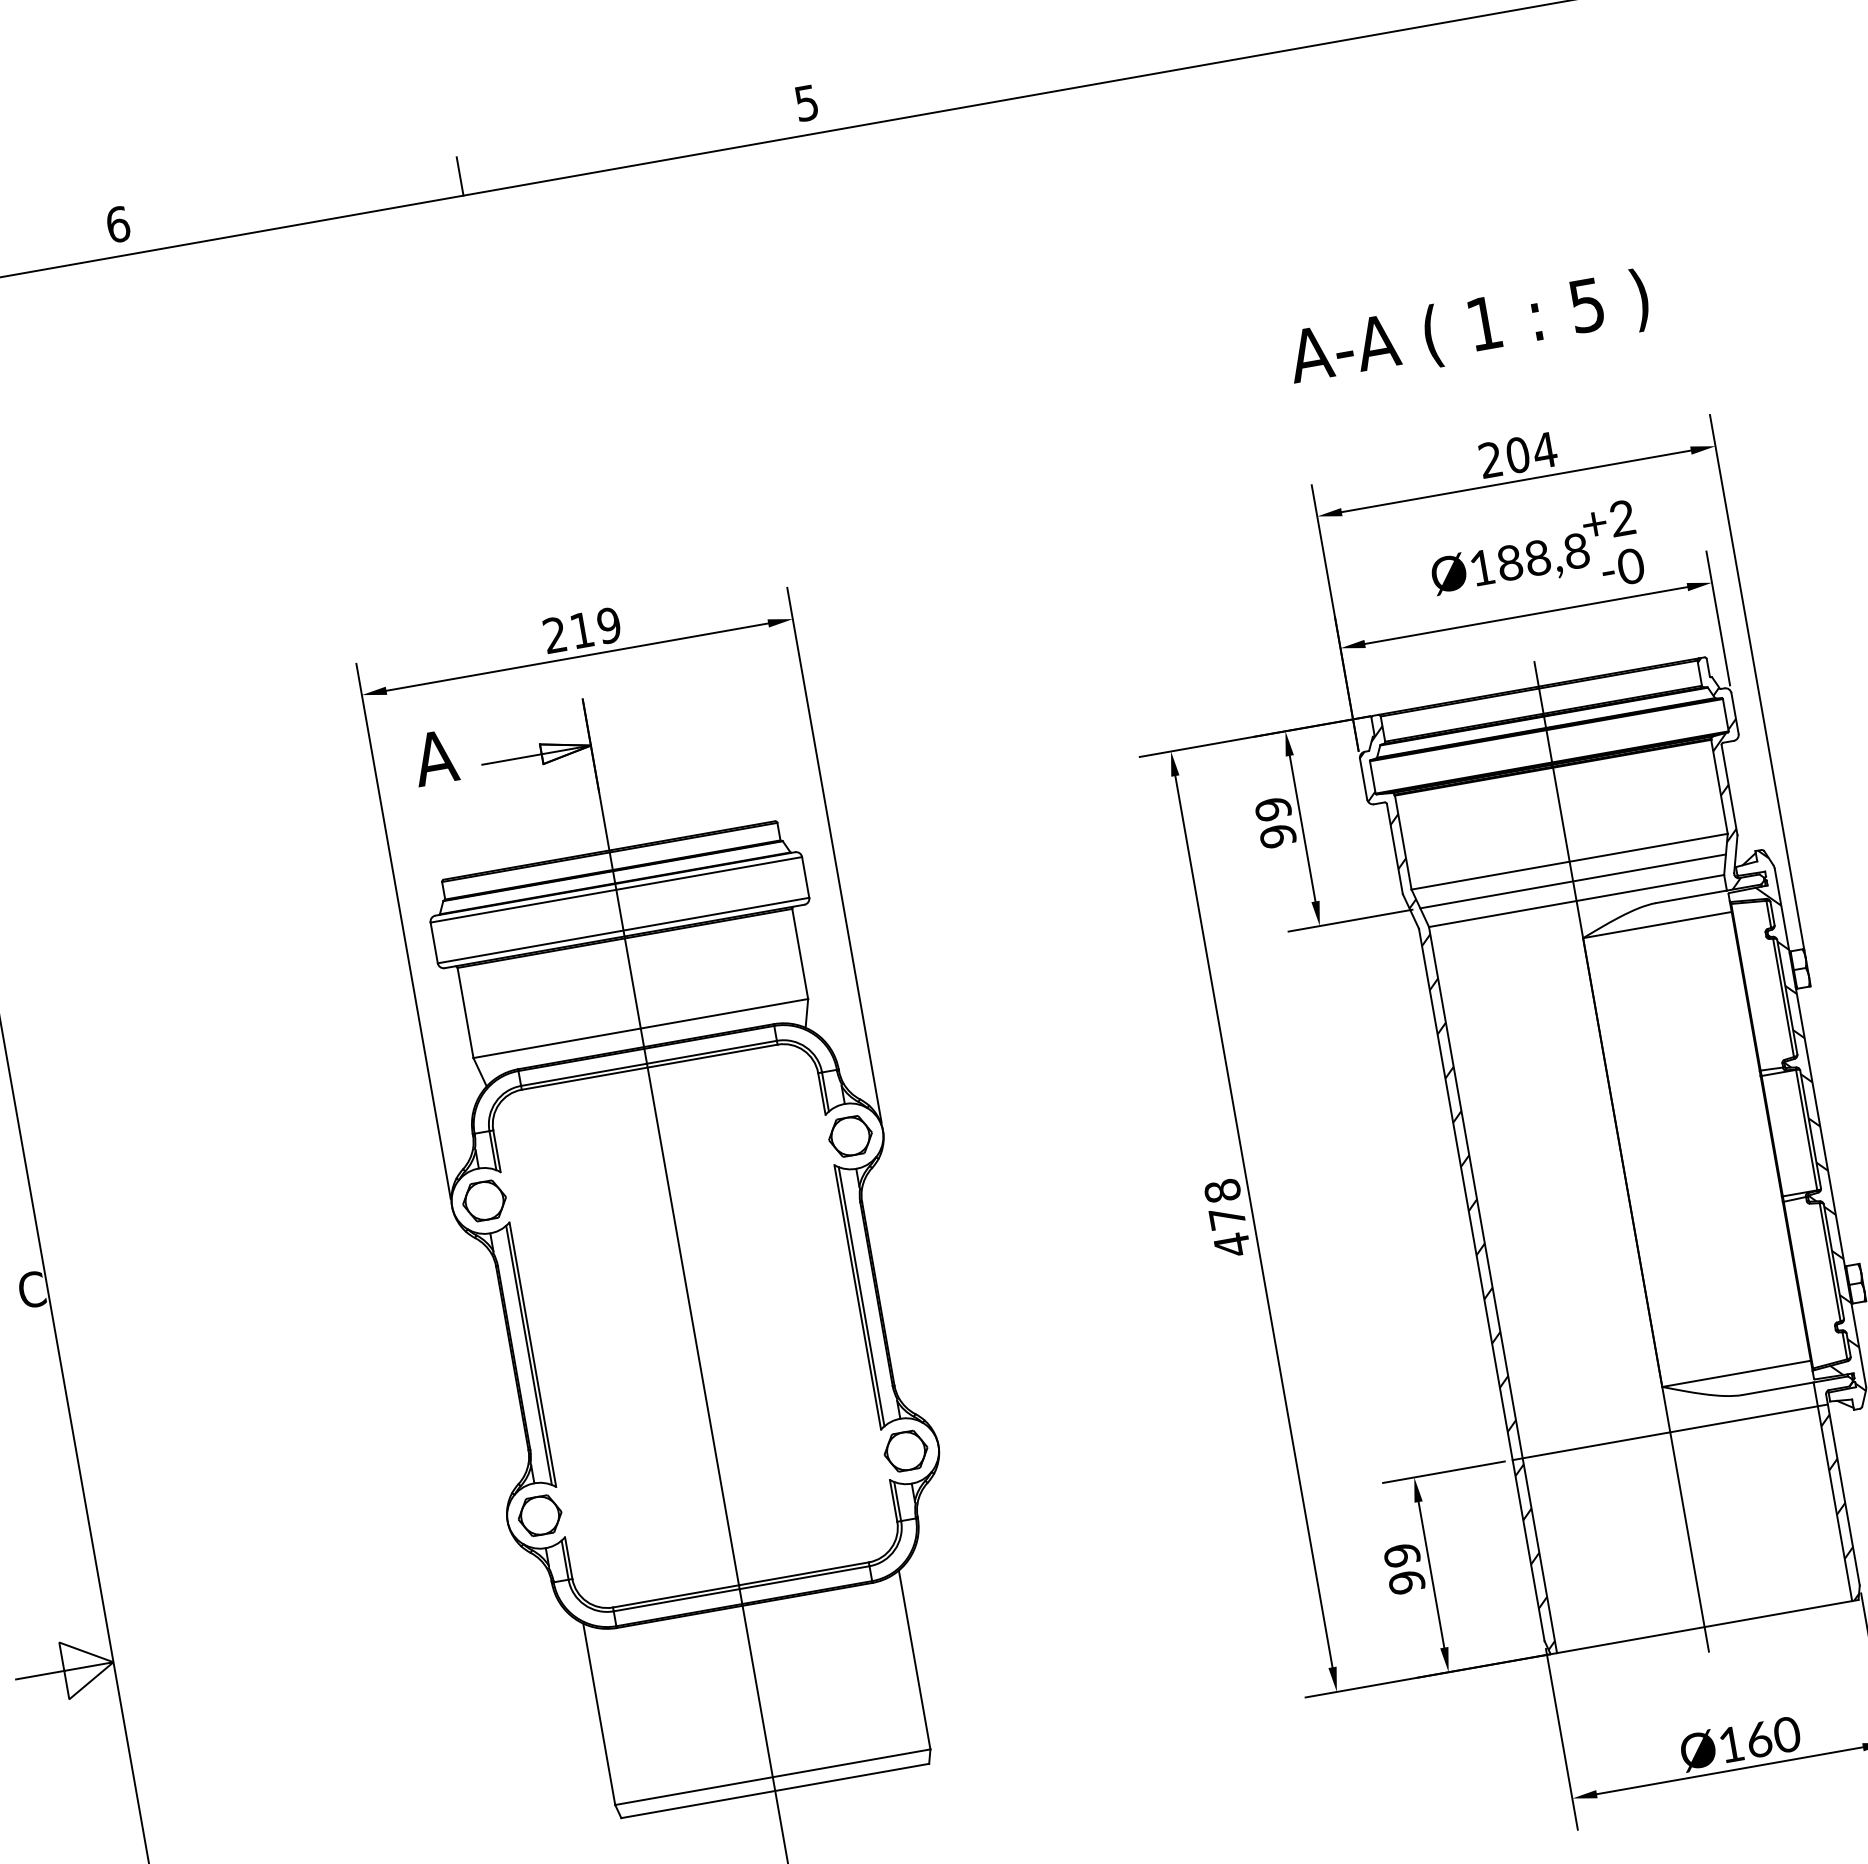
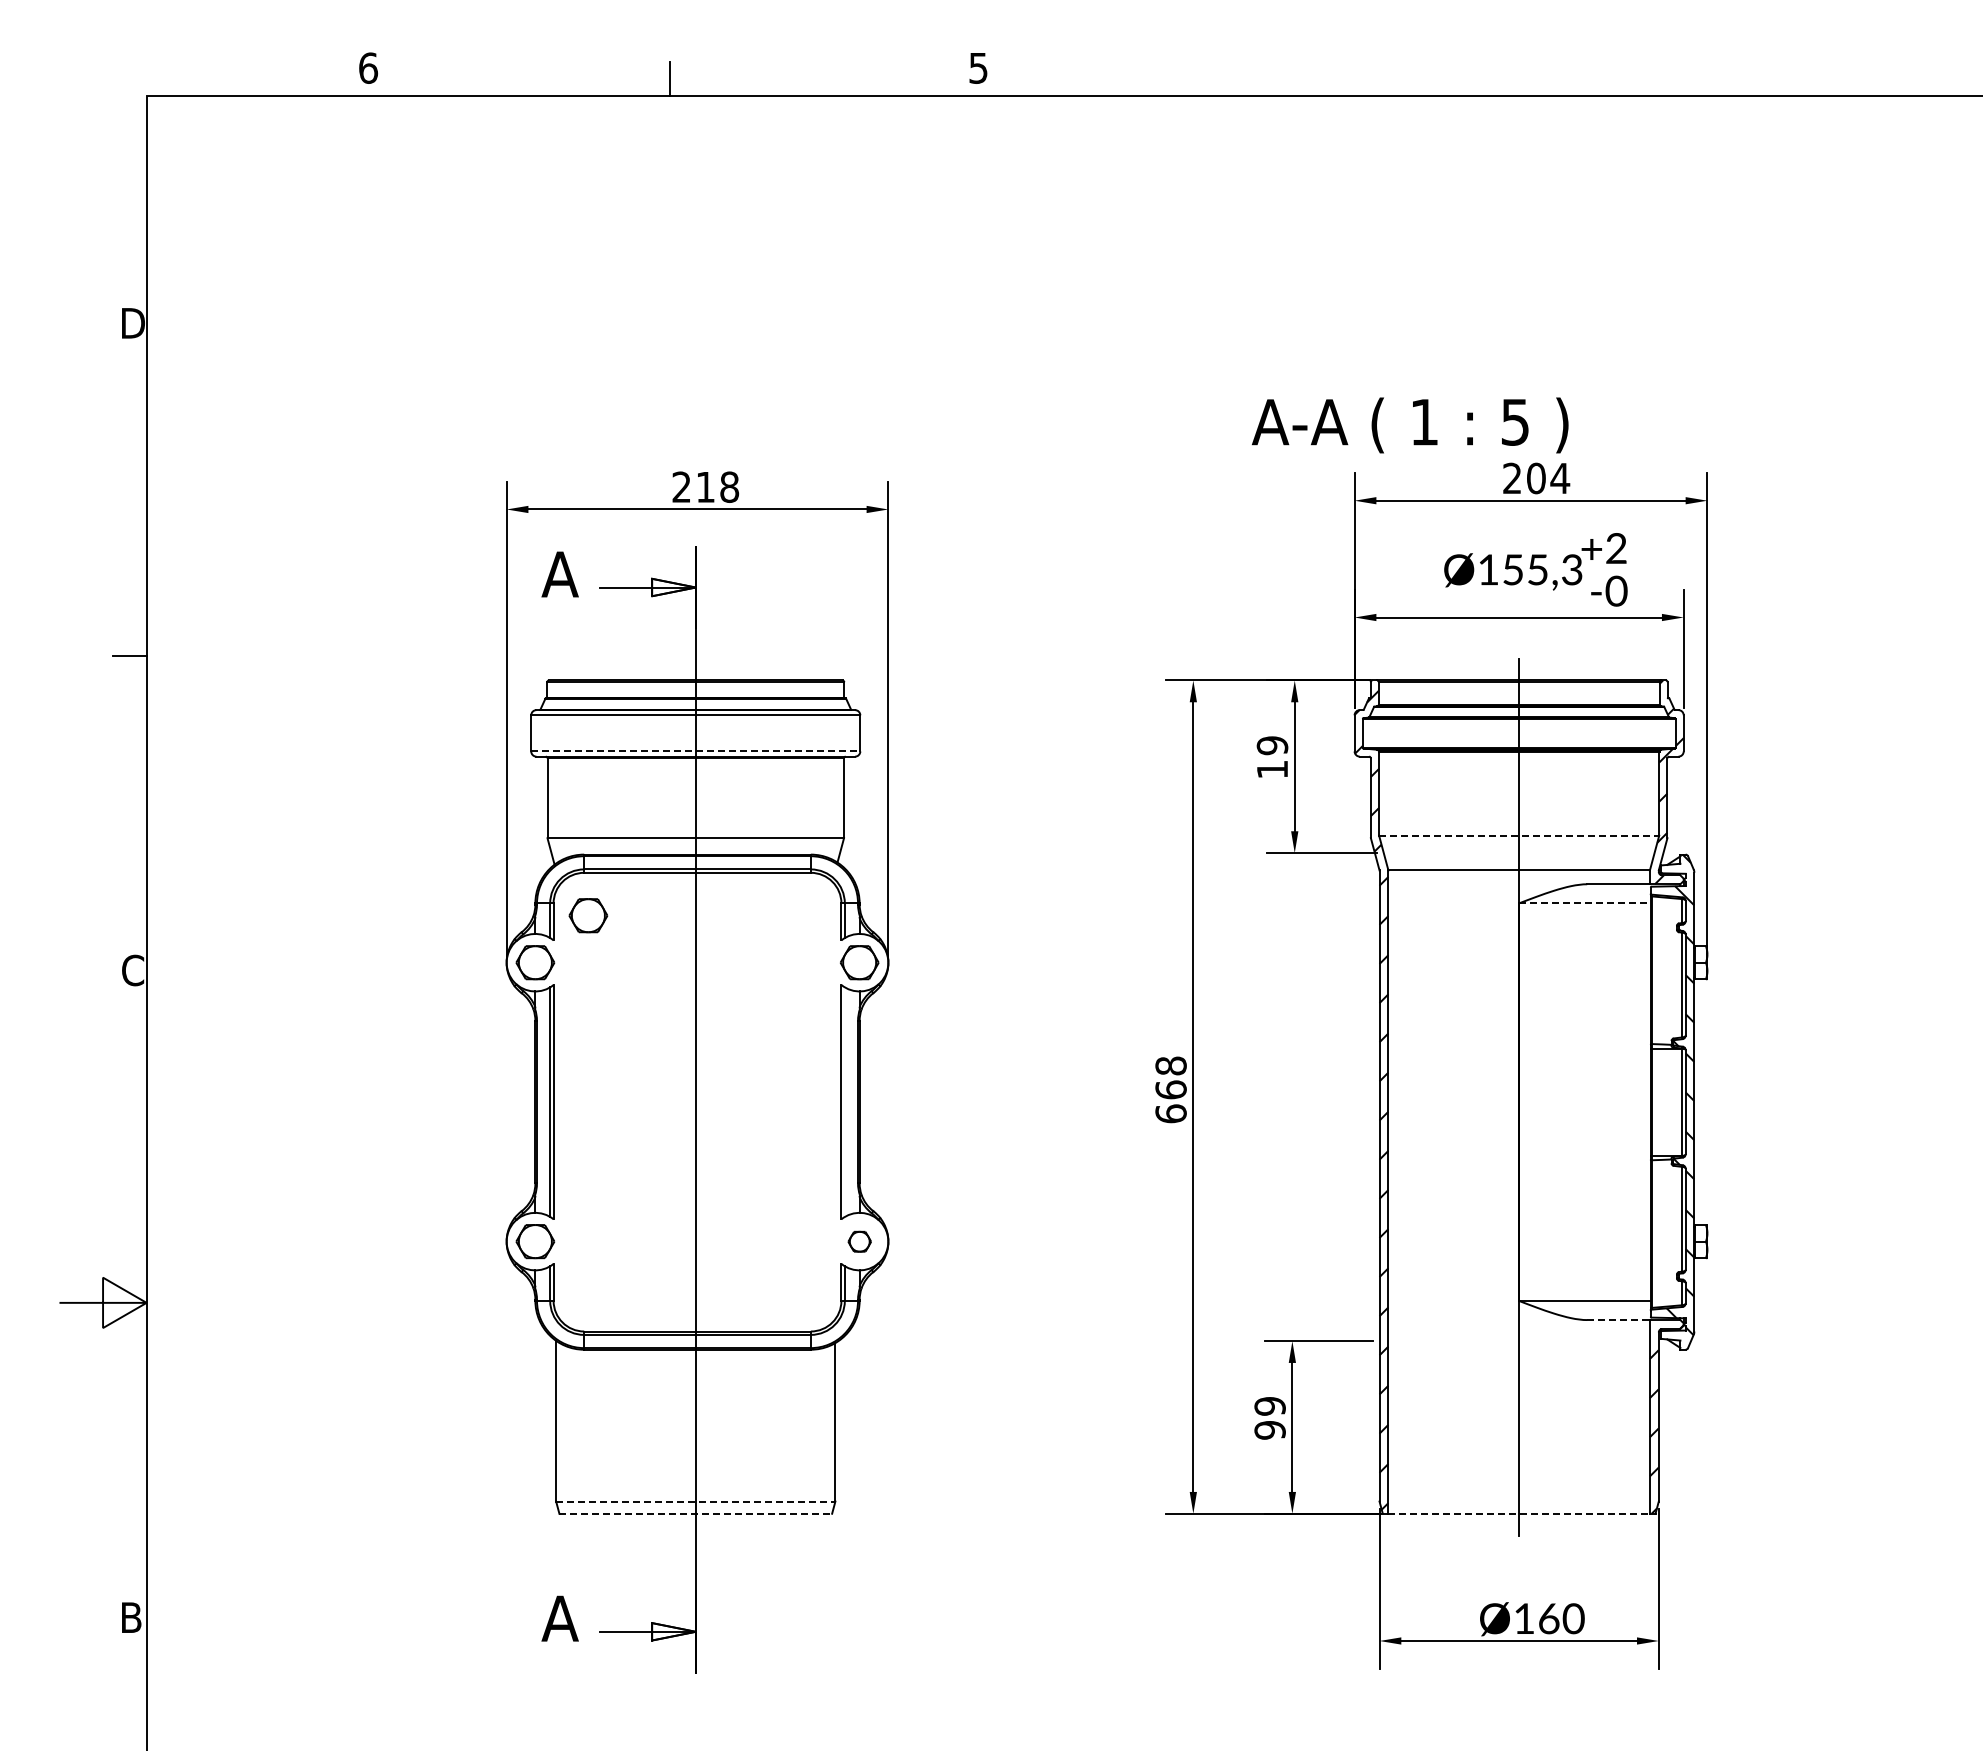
text: (1469, 329) -> (1410, 425), moved
text: (1543, 556) -> (1542, 569), Ø188,8 -> Ø155,3
text: (608, 624) -> (729, 486), 219 -> 218
text: (1278, 836) -> (1272, 769), 99 -> 19
line: (1570, 861) -> (1519, 835), solid -> dashed
line: (1572, 882) -> (1518, 853), removed
line: (1656, 925) -> (1584, 903), solid -> dashed
line: (623, 930) -> (695, 751), solid -> dashed
part: (535, 1137) -> (588, 915), added
text: (1229, 1231) -> (1170, 1101), 478 -> 668
line: (861, 1296) -> (844, 1101), removed
line: (1779, 1389) -> (1619, 1320), solid -> dashed
line: (1669, 1432) -> (1518, 1341), removed
part: (905, 1451) -> (859, 1241), size x0.6
line: (1704, 1626) -> (1519, 1513), solid -> dashed
line: (772, 1777) -> (695, 1501), solid -> dashed
line: (776, 1790) -> (696, 1513), solid -> dashed

